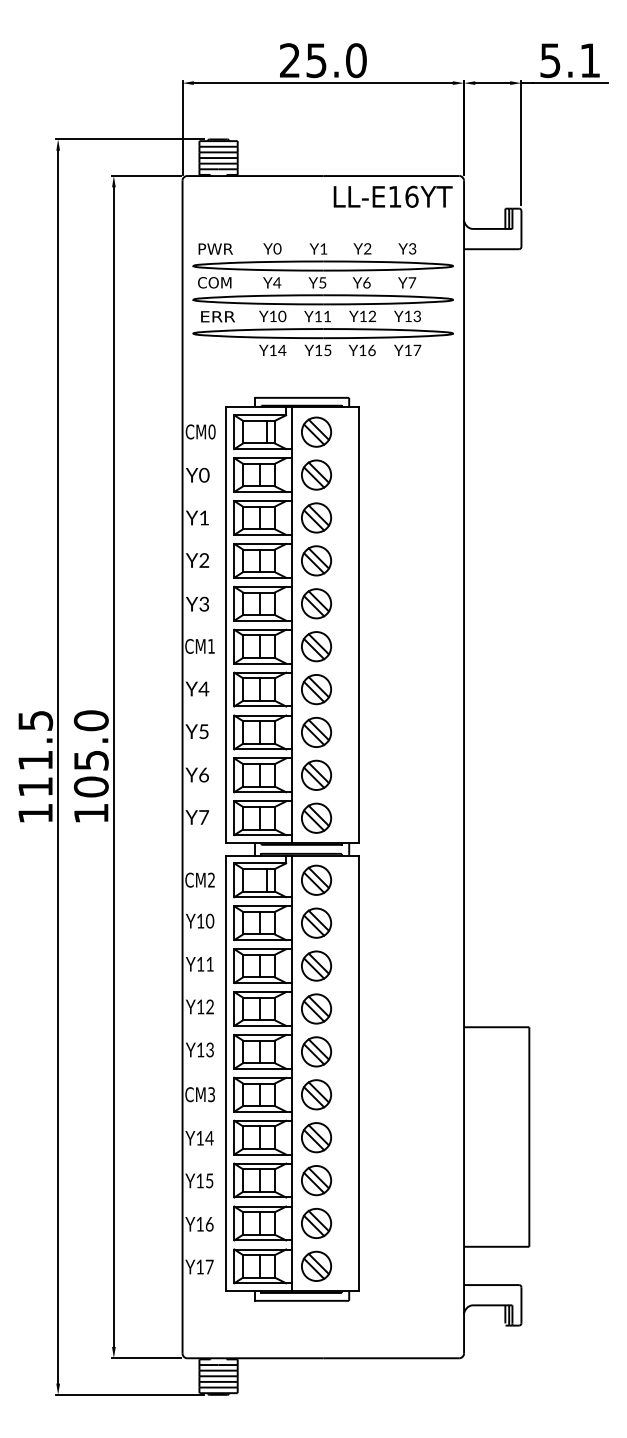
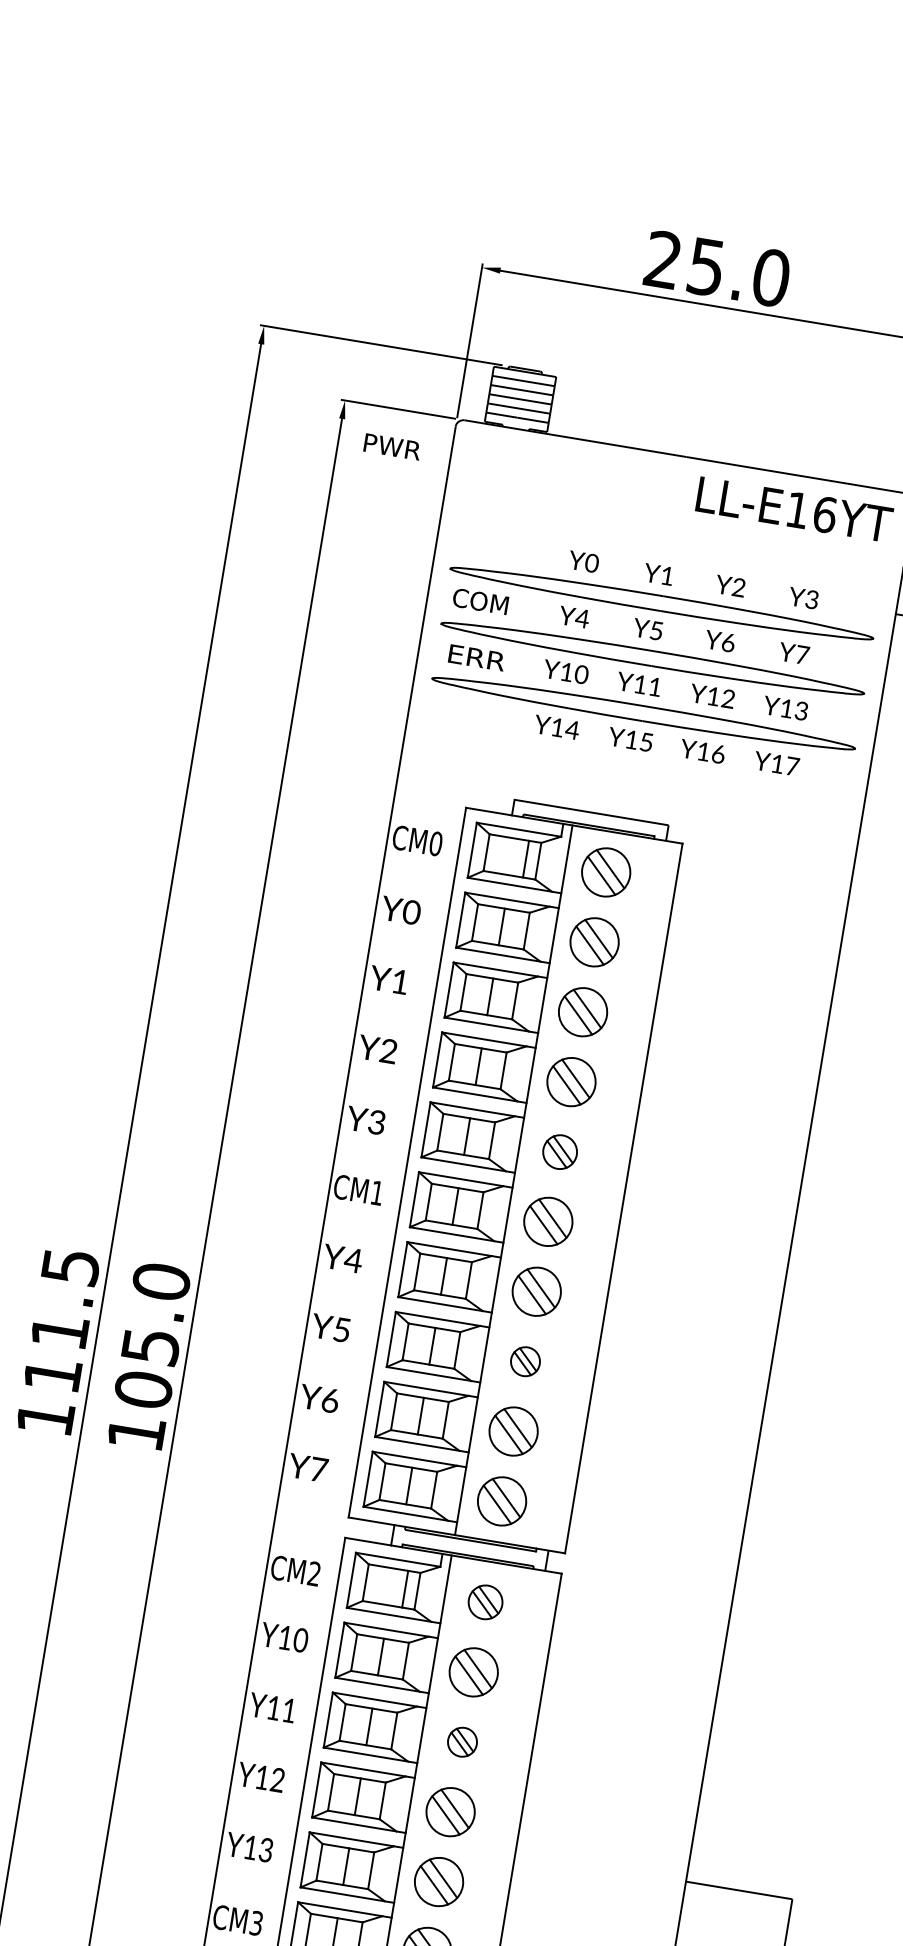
text: (215, 248) -> (392, 445), moved
part: (316, 603) -> (559, 1151), size x0.7
part: (316, 732) -> (525, 1361), size x0.6
part: (316, 879) -> (485, 1601), size x0.7
part: (316, 965) -> (462, 1741), size x0.6

